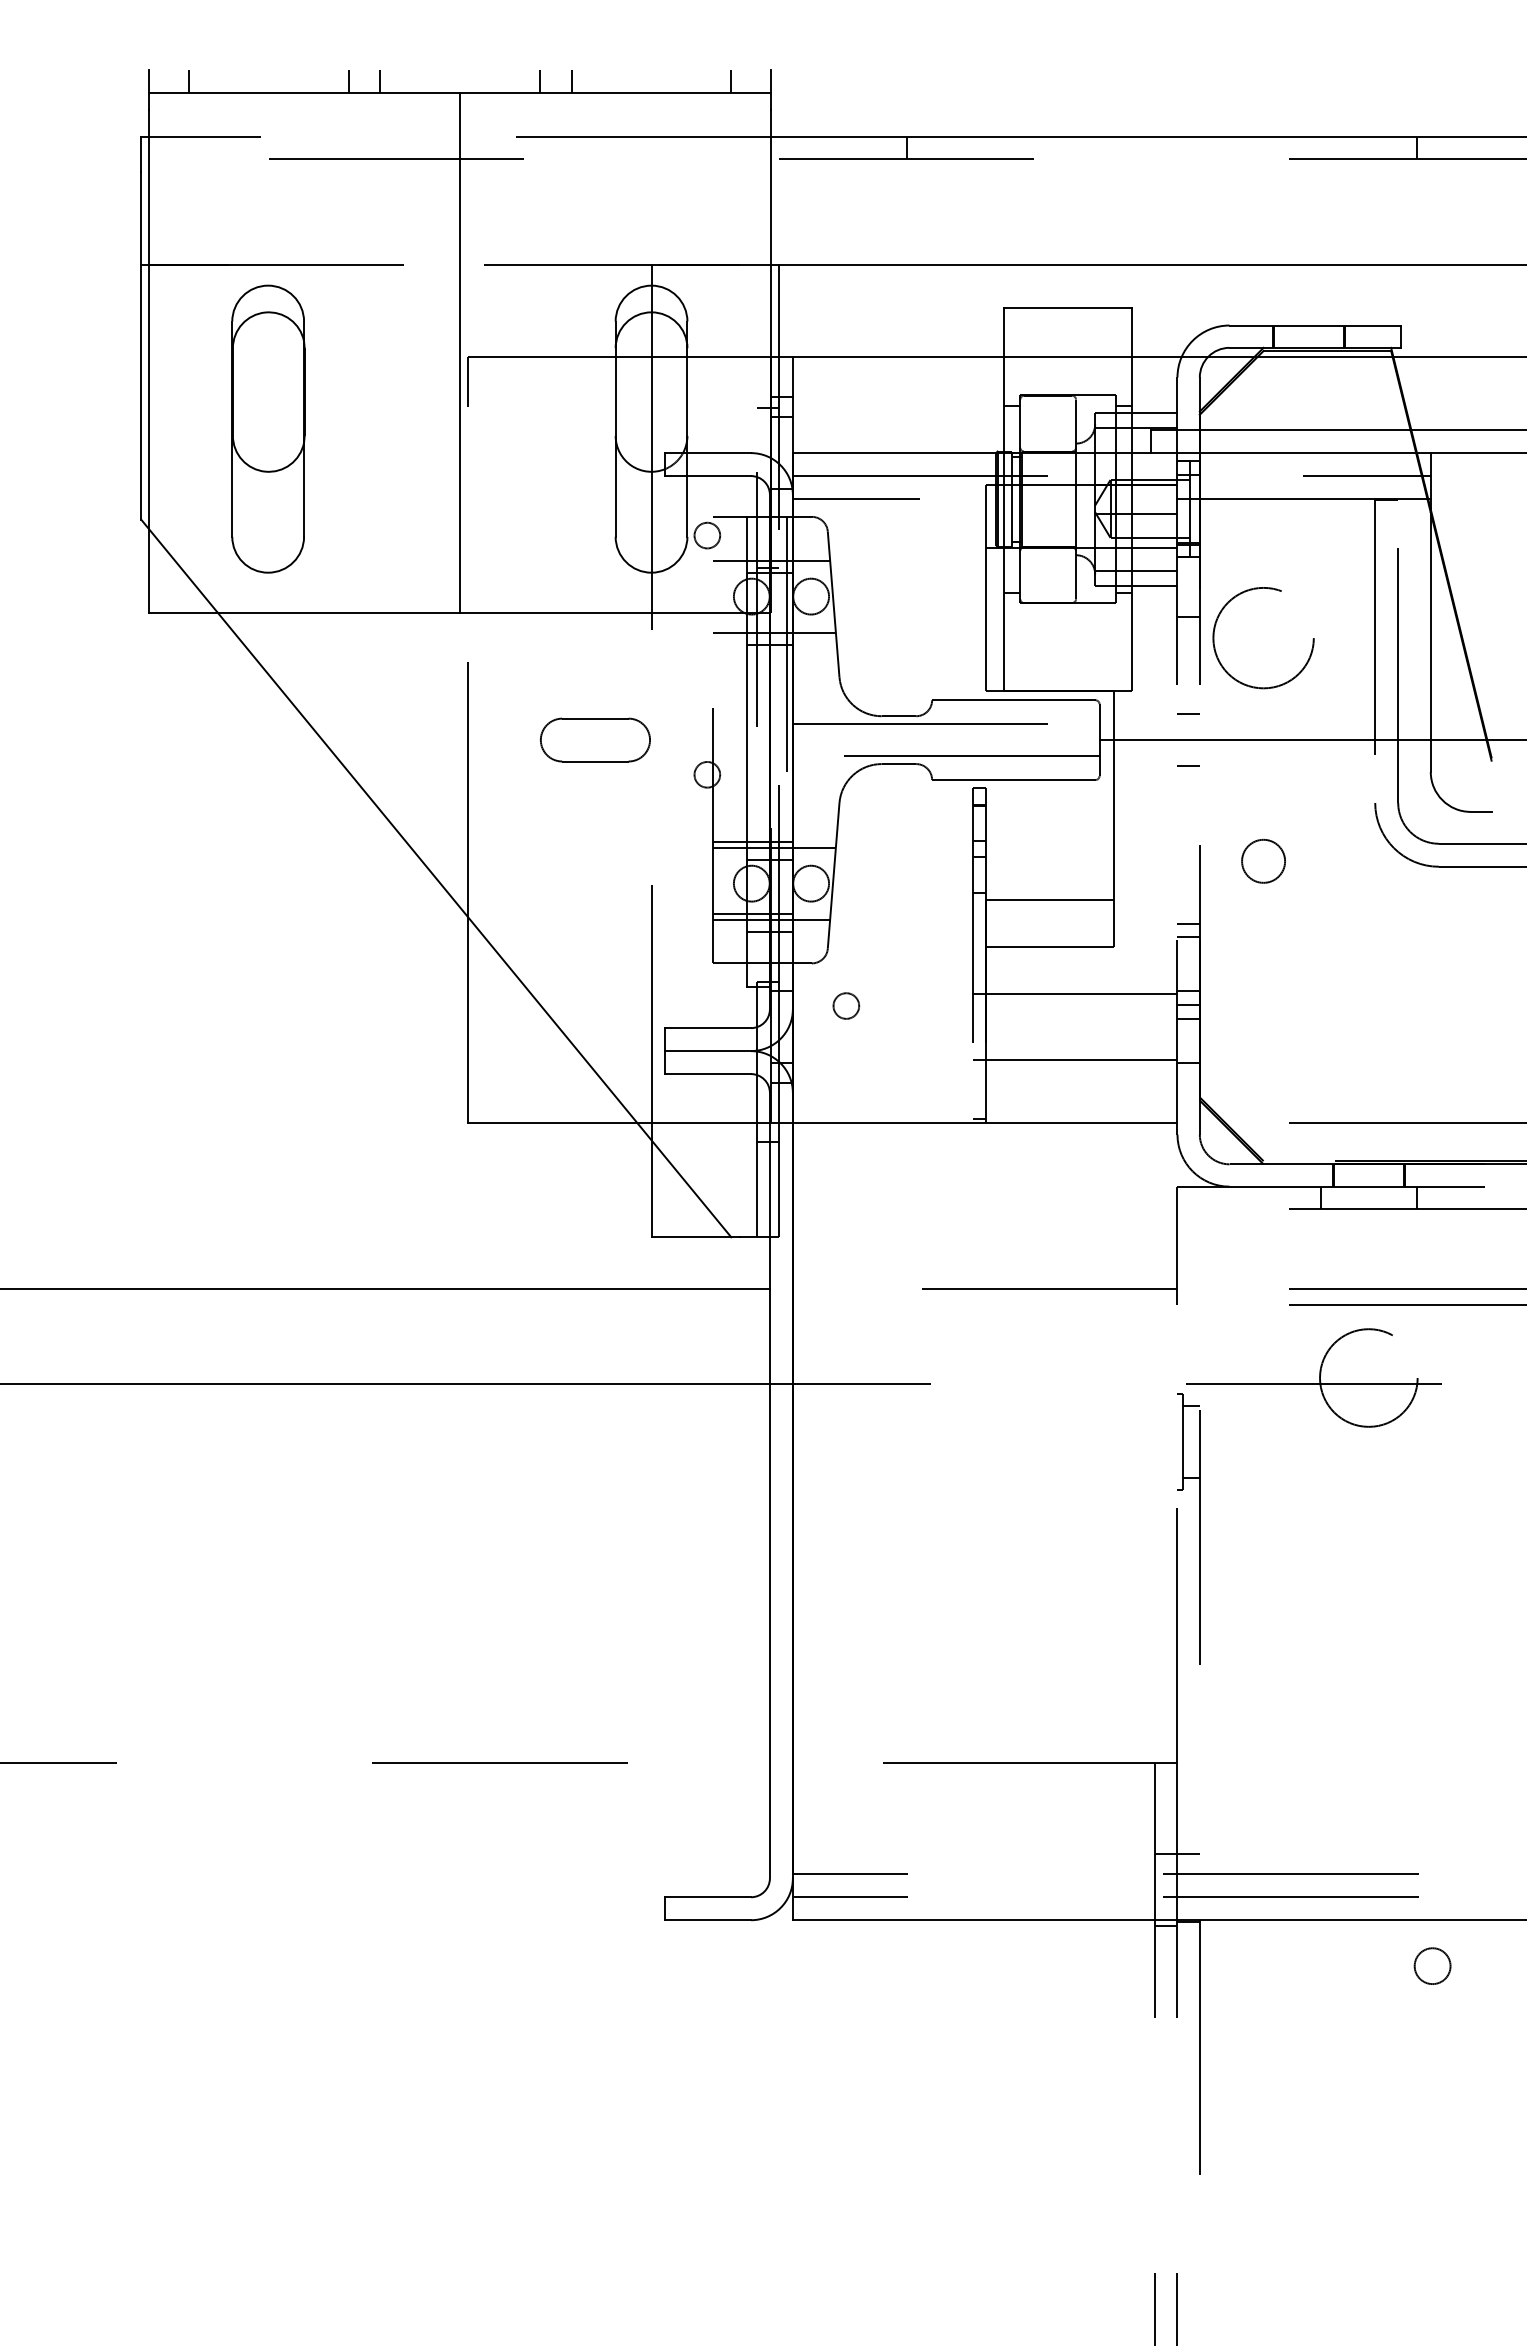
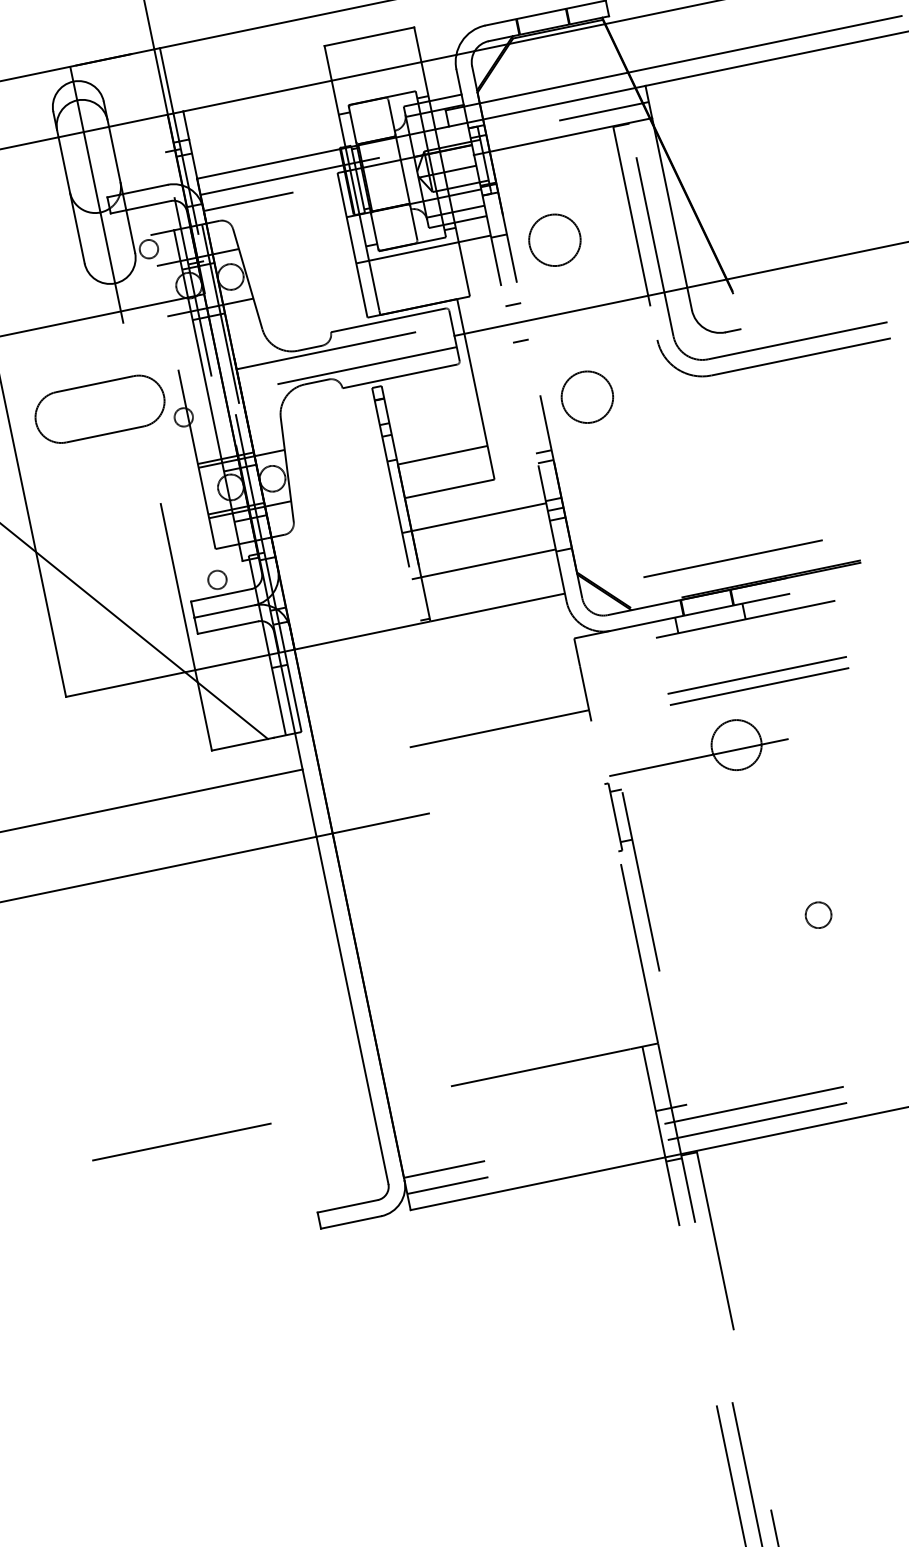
line: (1081, 613) -> (423, 249), added
circle: (1263, 637) -> (554, 239), size x0.71
part: (595, 739) -> (100, 408), size x1.67
circle: (1263, 861) -> (587, 397), size x1.67
circle: (846, 1005) -> (217, 579), moved
circle: (1368, 1377) -> (736, 744), size x0.71
circle: (1432, 1965) -> (818, 914), moved

